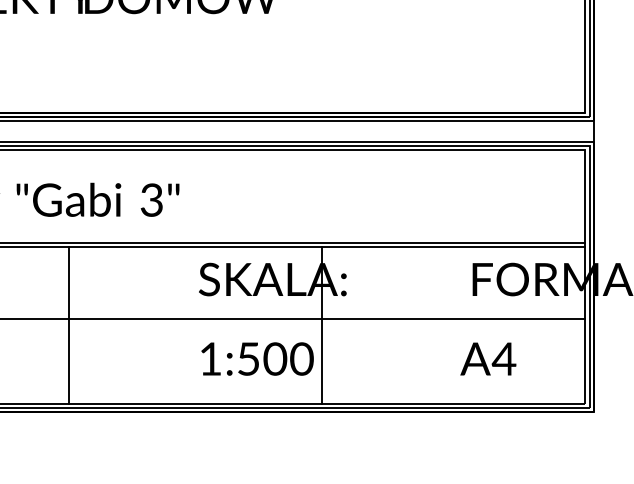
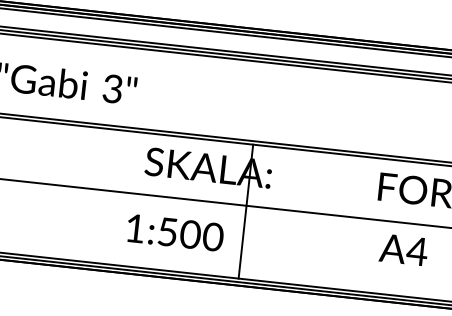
line: (68, 325) -> (30, 188), removed
text: (257, 358) -> (175, 232), moved
text: (488, 358) -> (403, 249), moved

